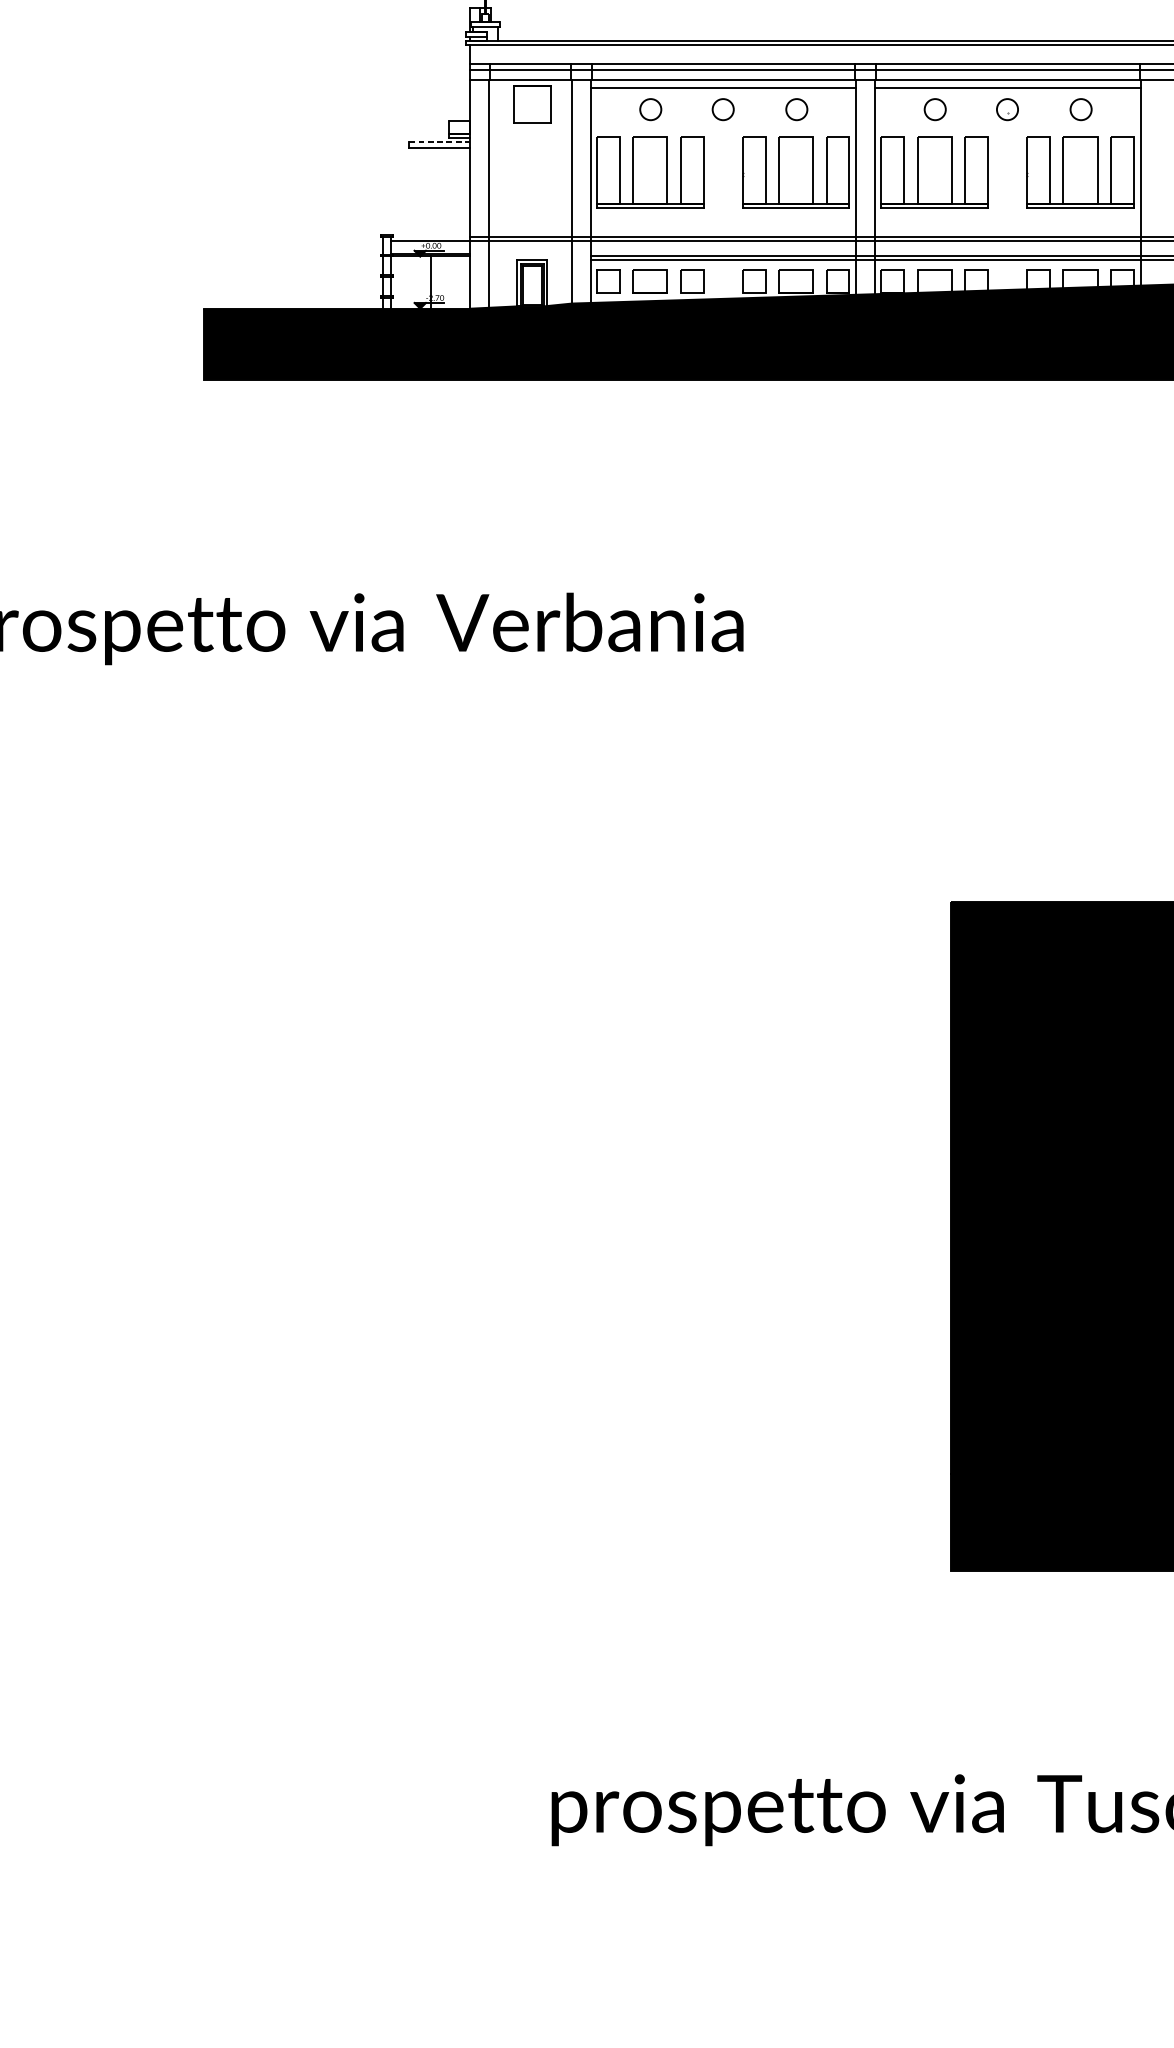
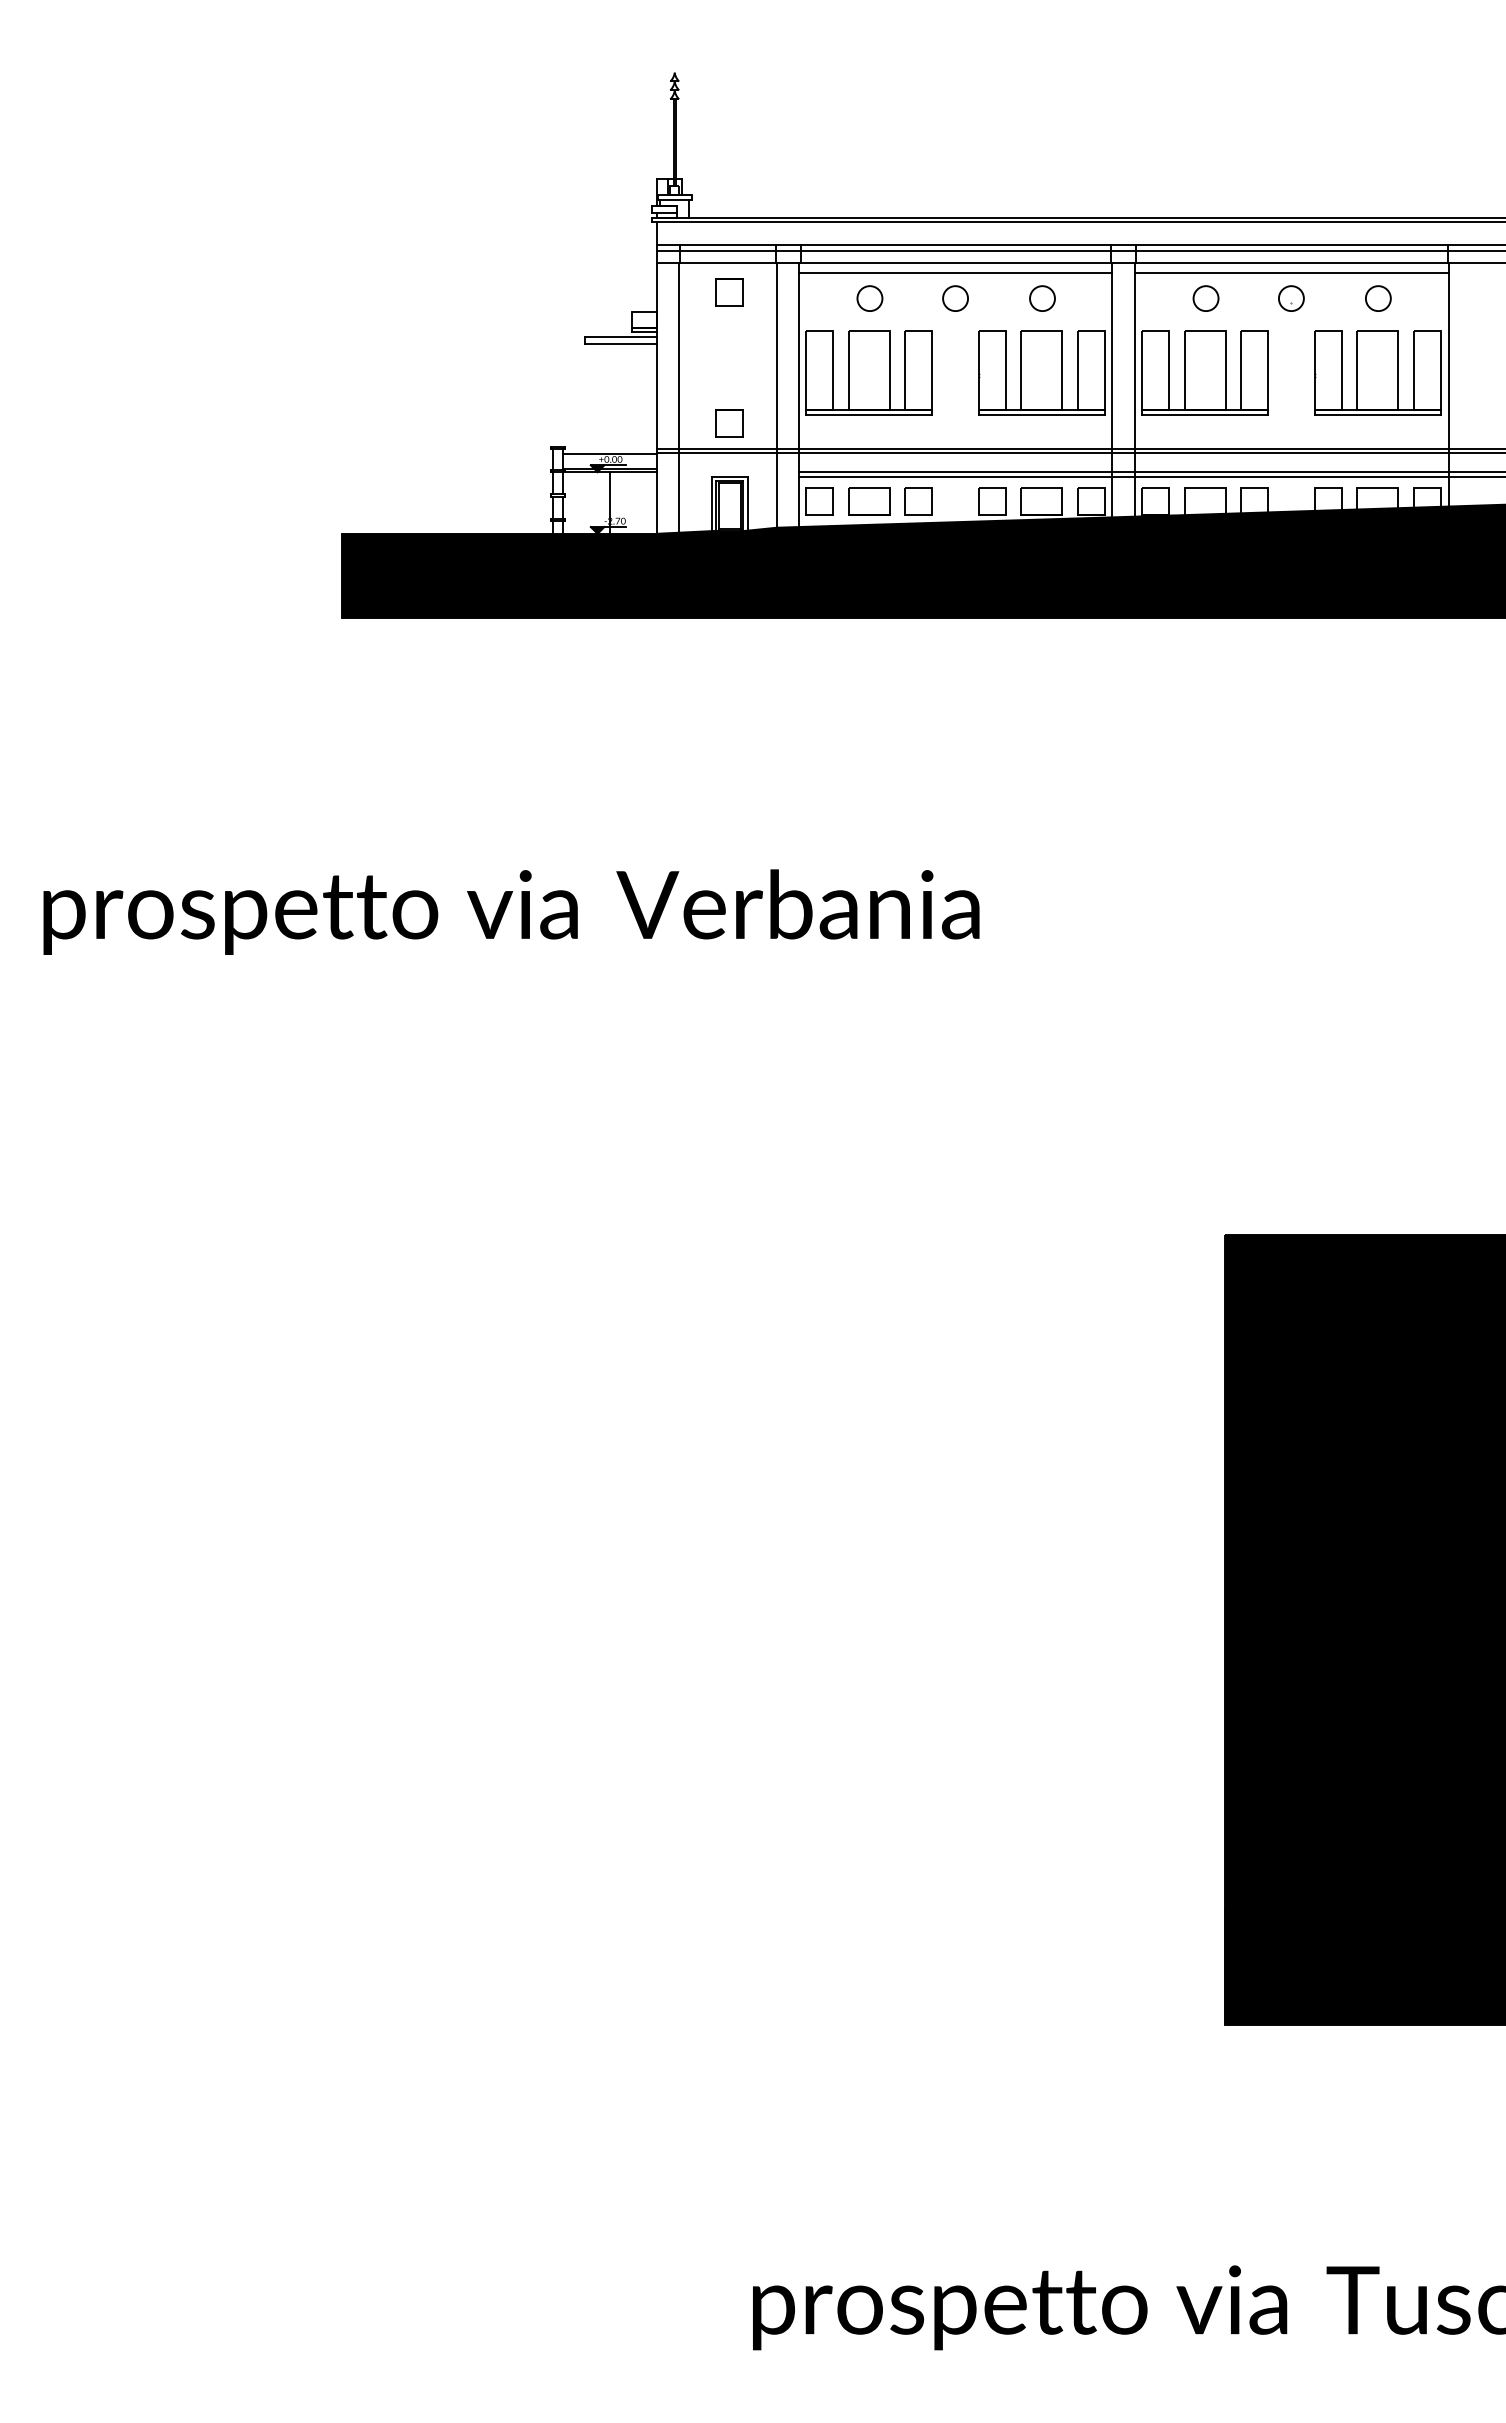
part: (531, 104) -> (729, 292), size x0.62
line: (440, 141) -> (621, 336), dashed -> solid
part: (531, 215) -> (729, 423), added

